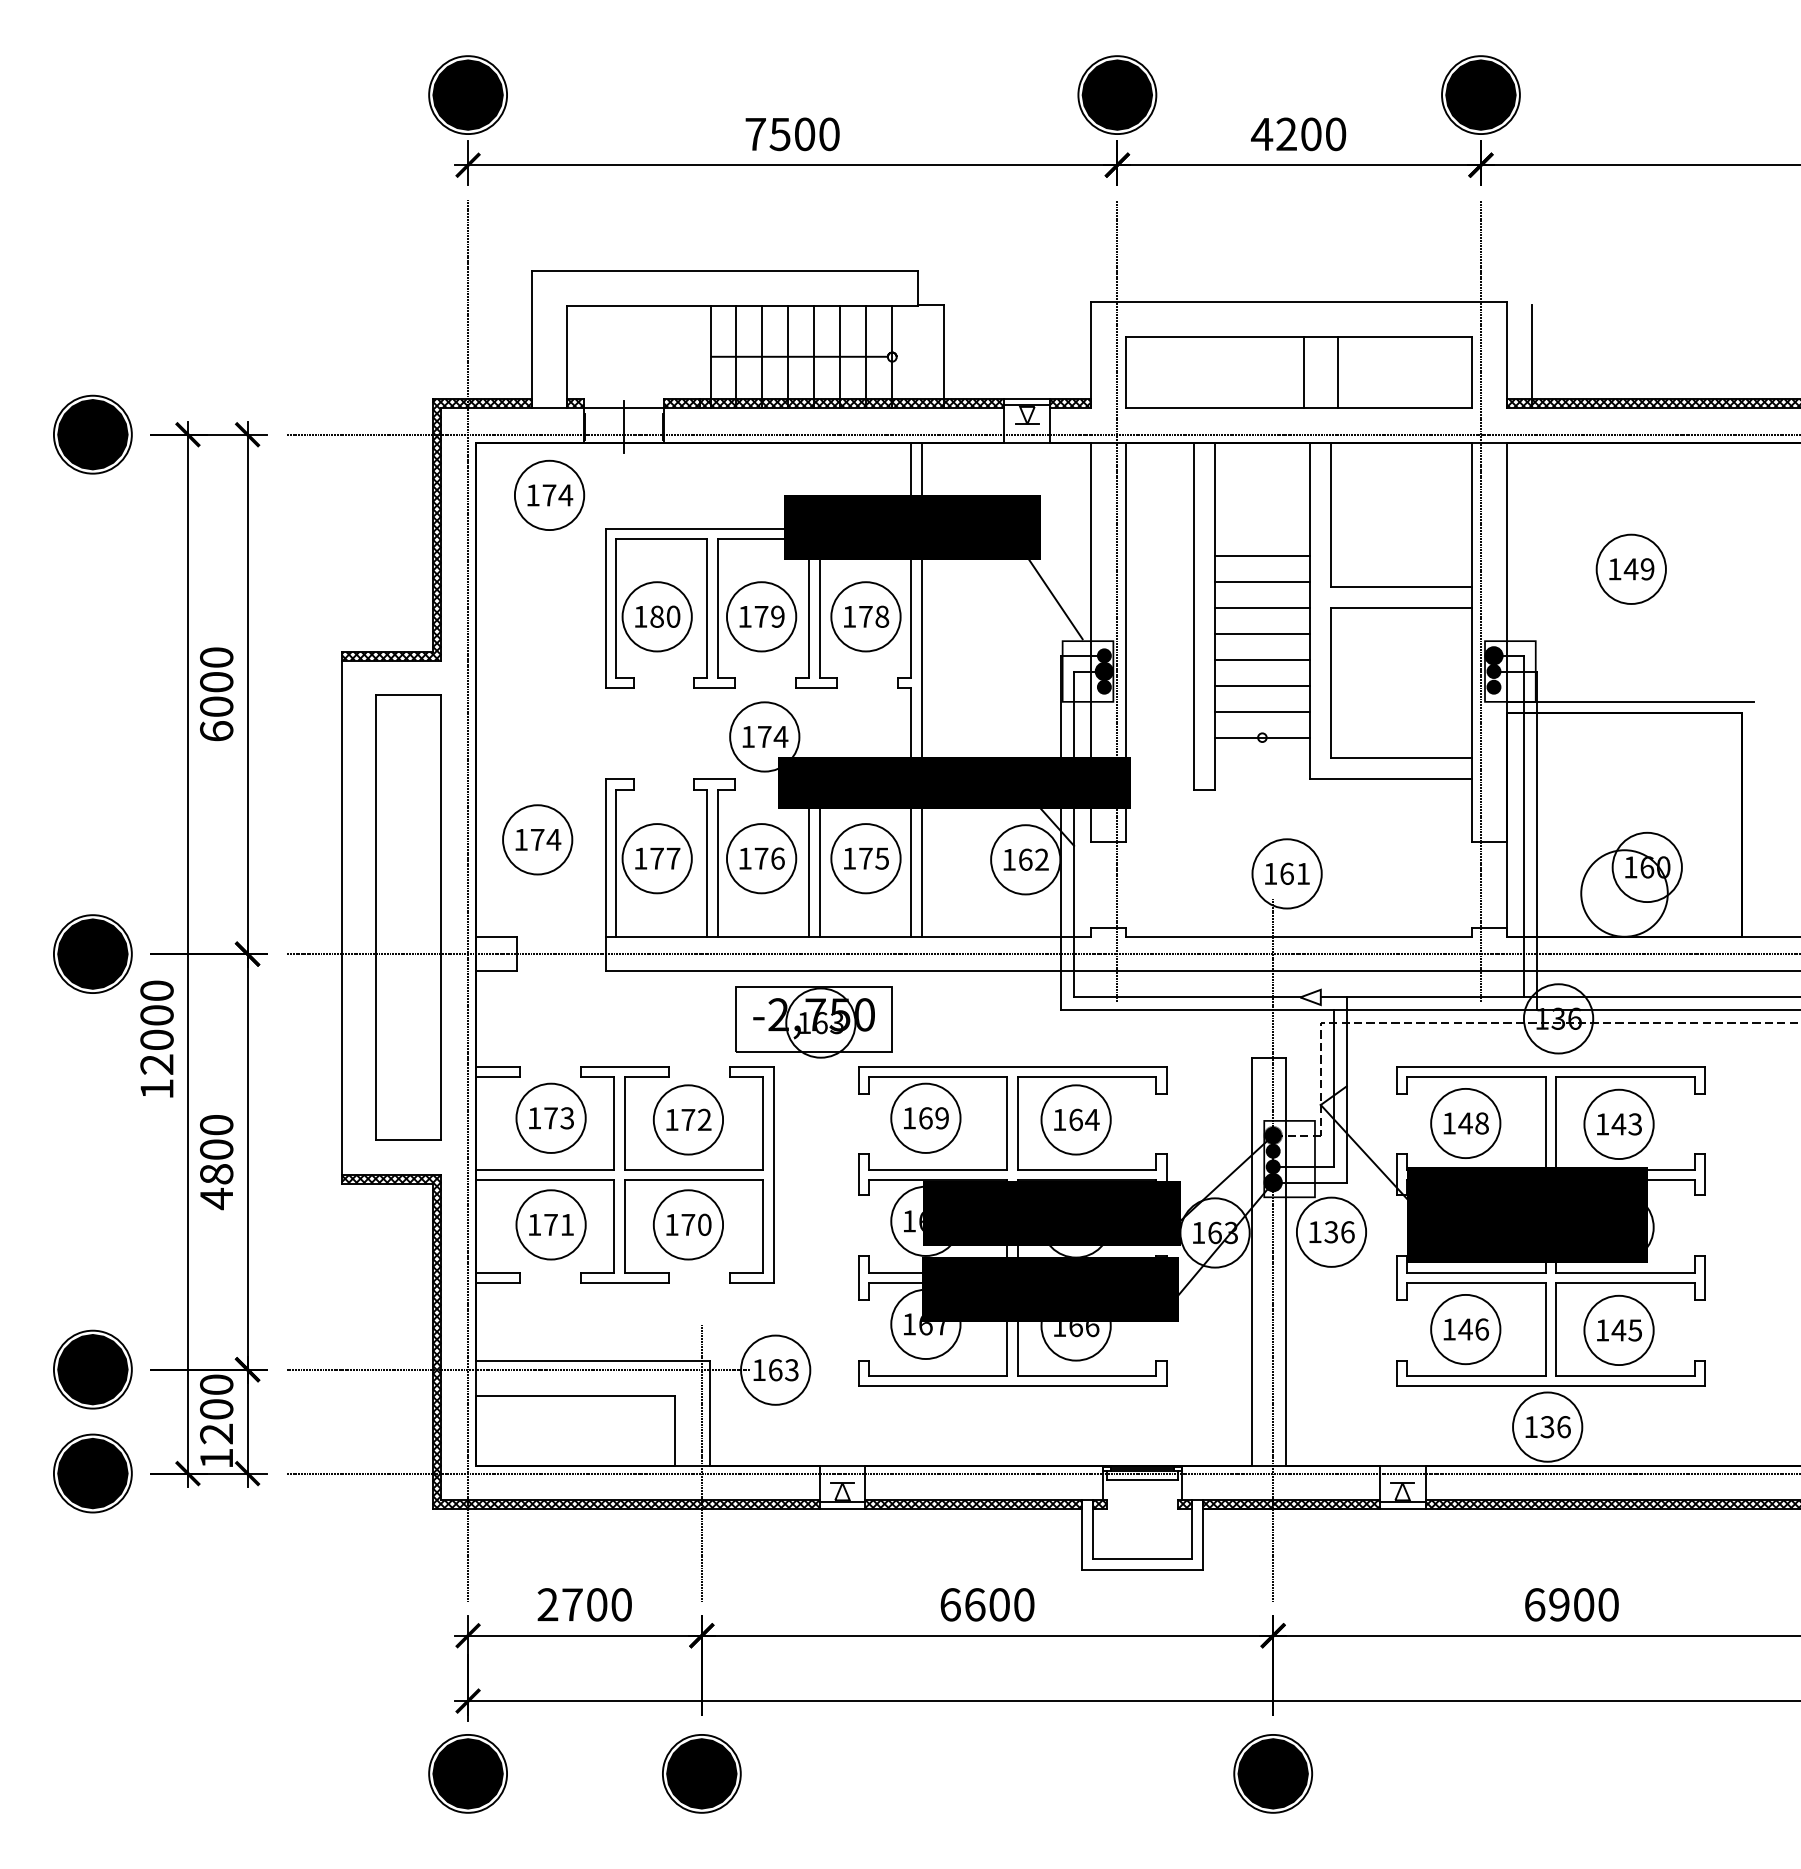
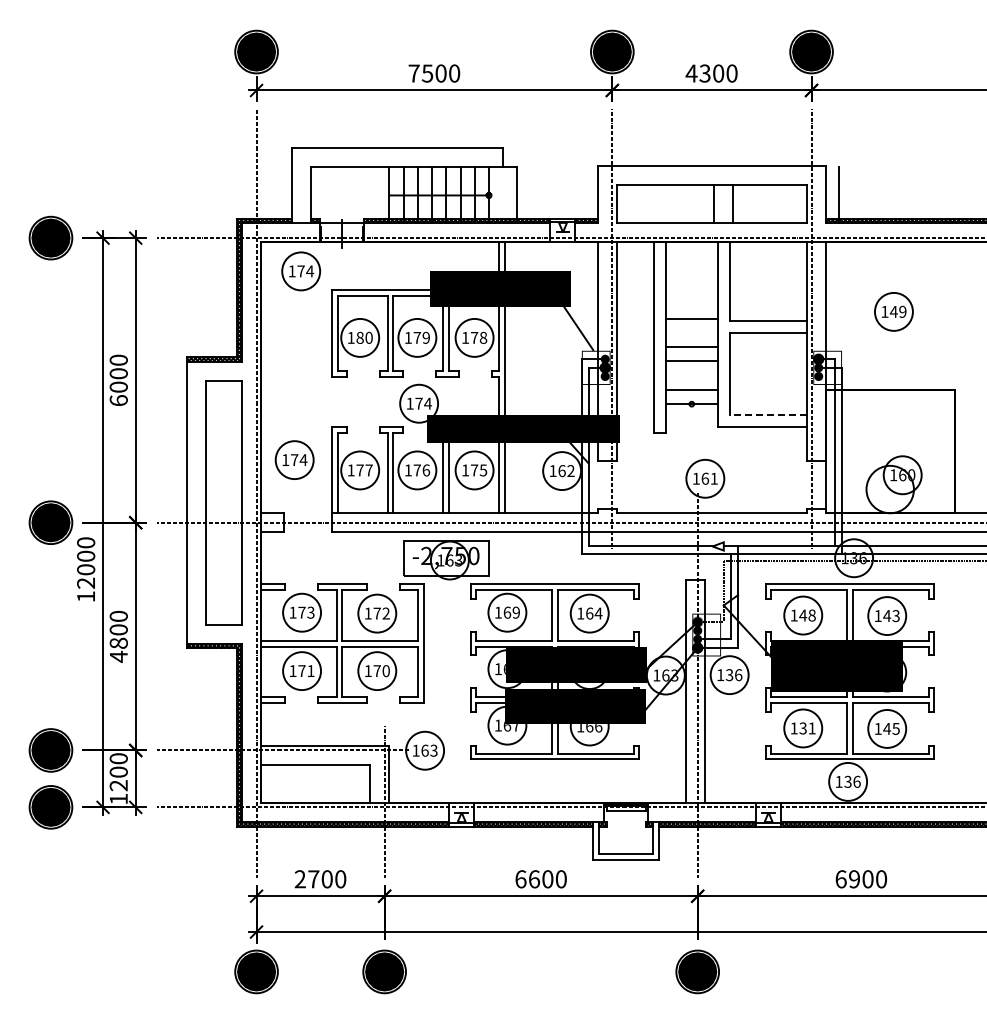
text: (1285, 134) -> (704, 73), 4200 -> 4300
line: (1261, 555) -> (691, 304), removed
line: (1261, 608) -> (691, 333), removed
line: (1261, 685) -> (691, 375), removed
line: (1628, 701) -> (892, 384), removed
line: (1402, 758) -> (768, 415), solid -> dashed
text: (1473, 1329) -> (807, 728), 146 -> 131

